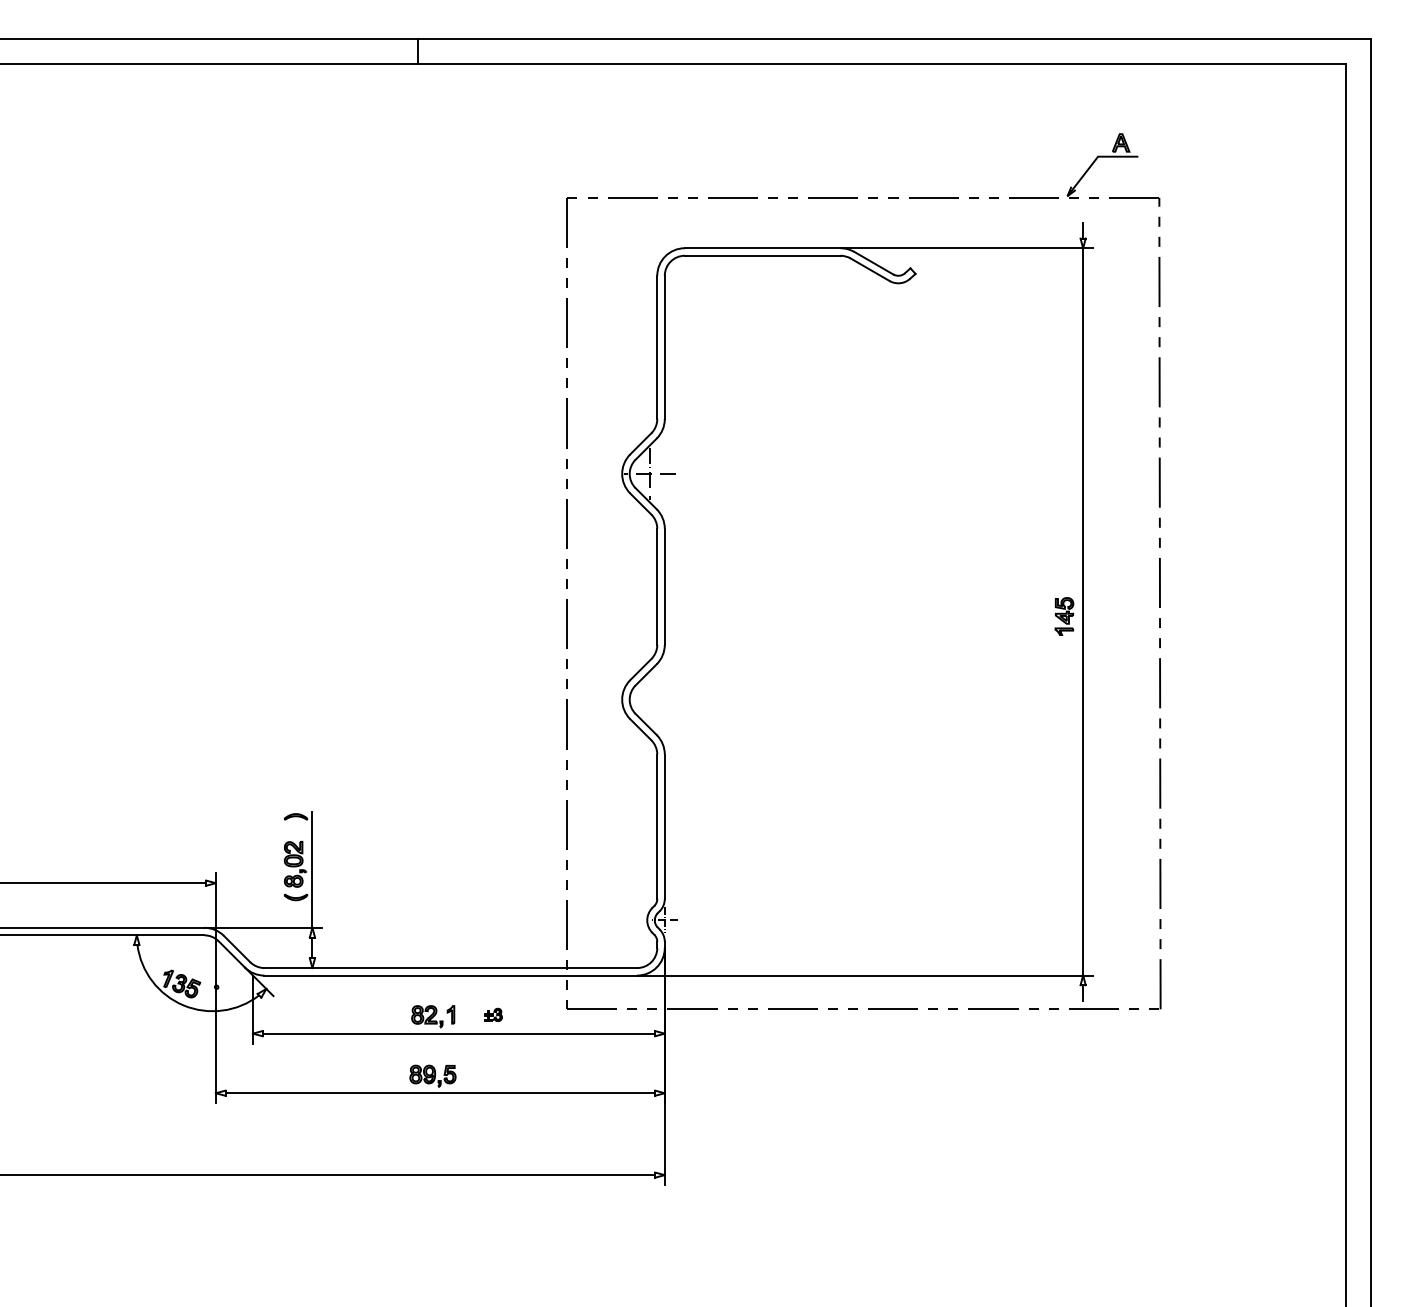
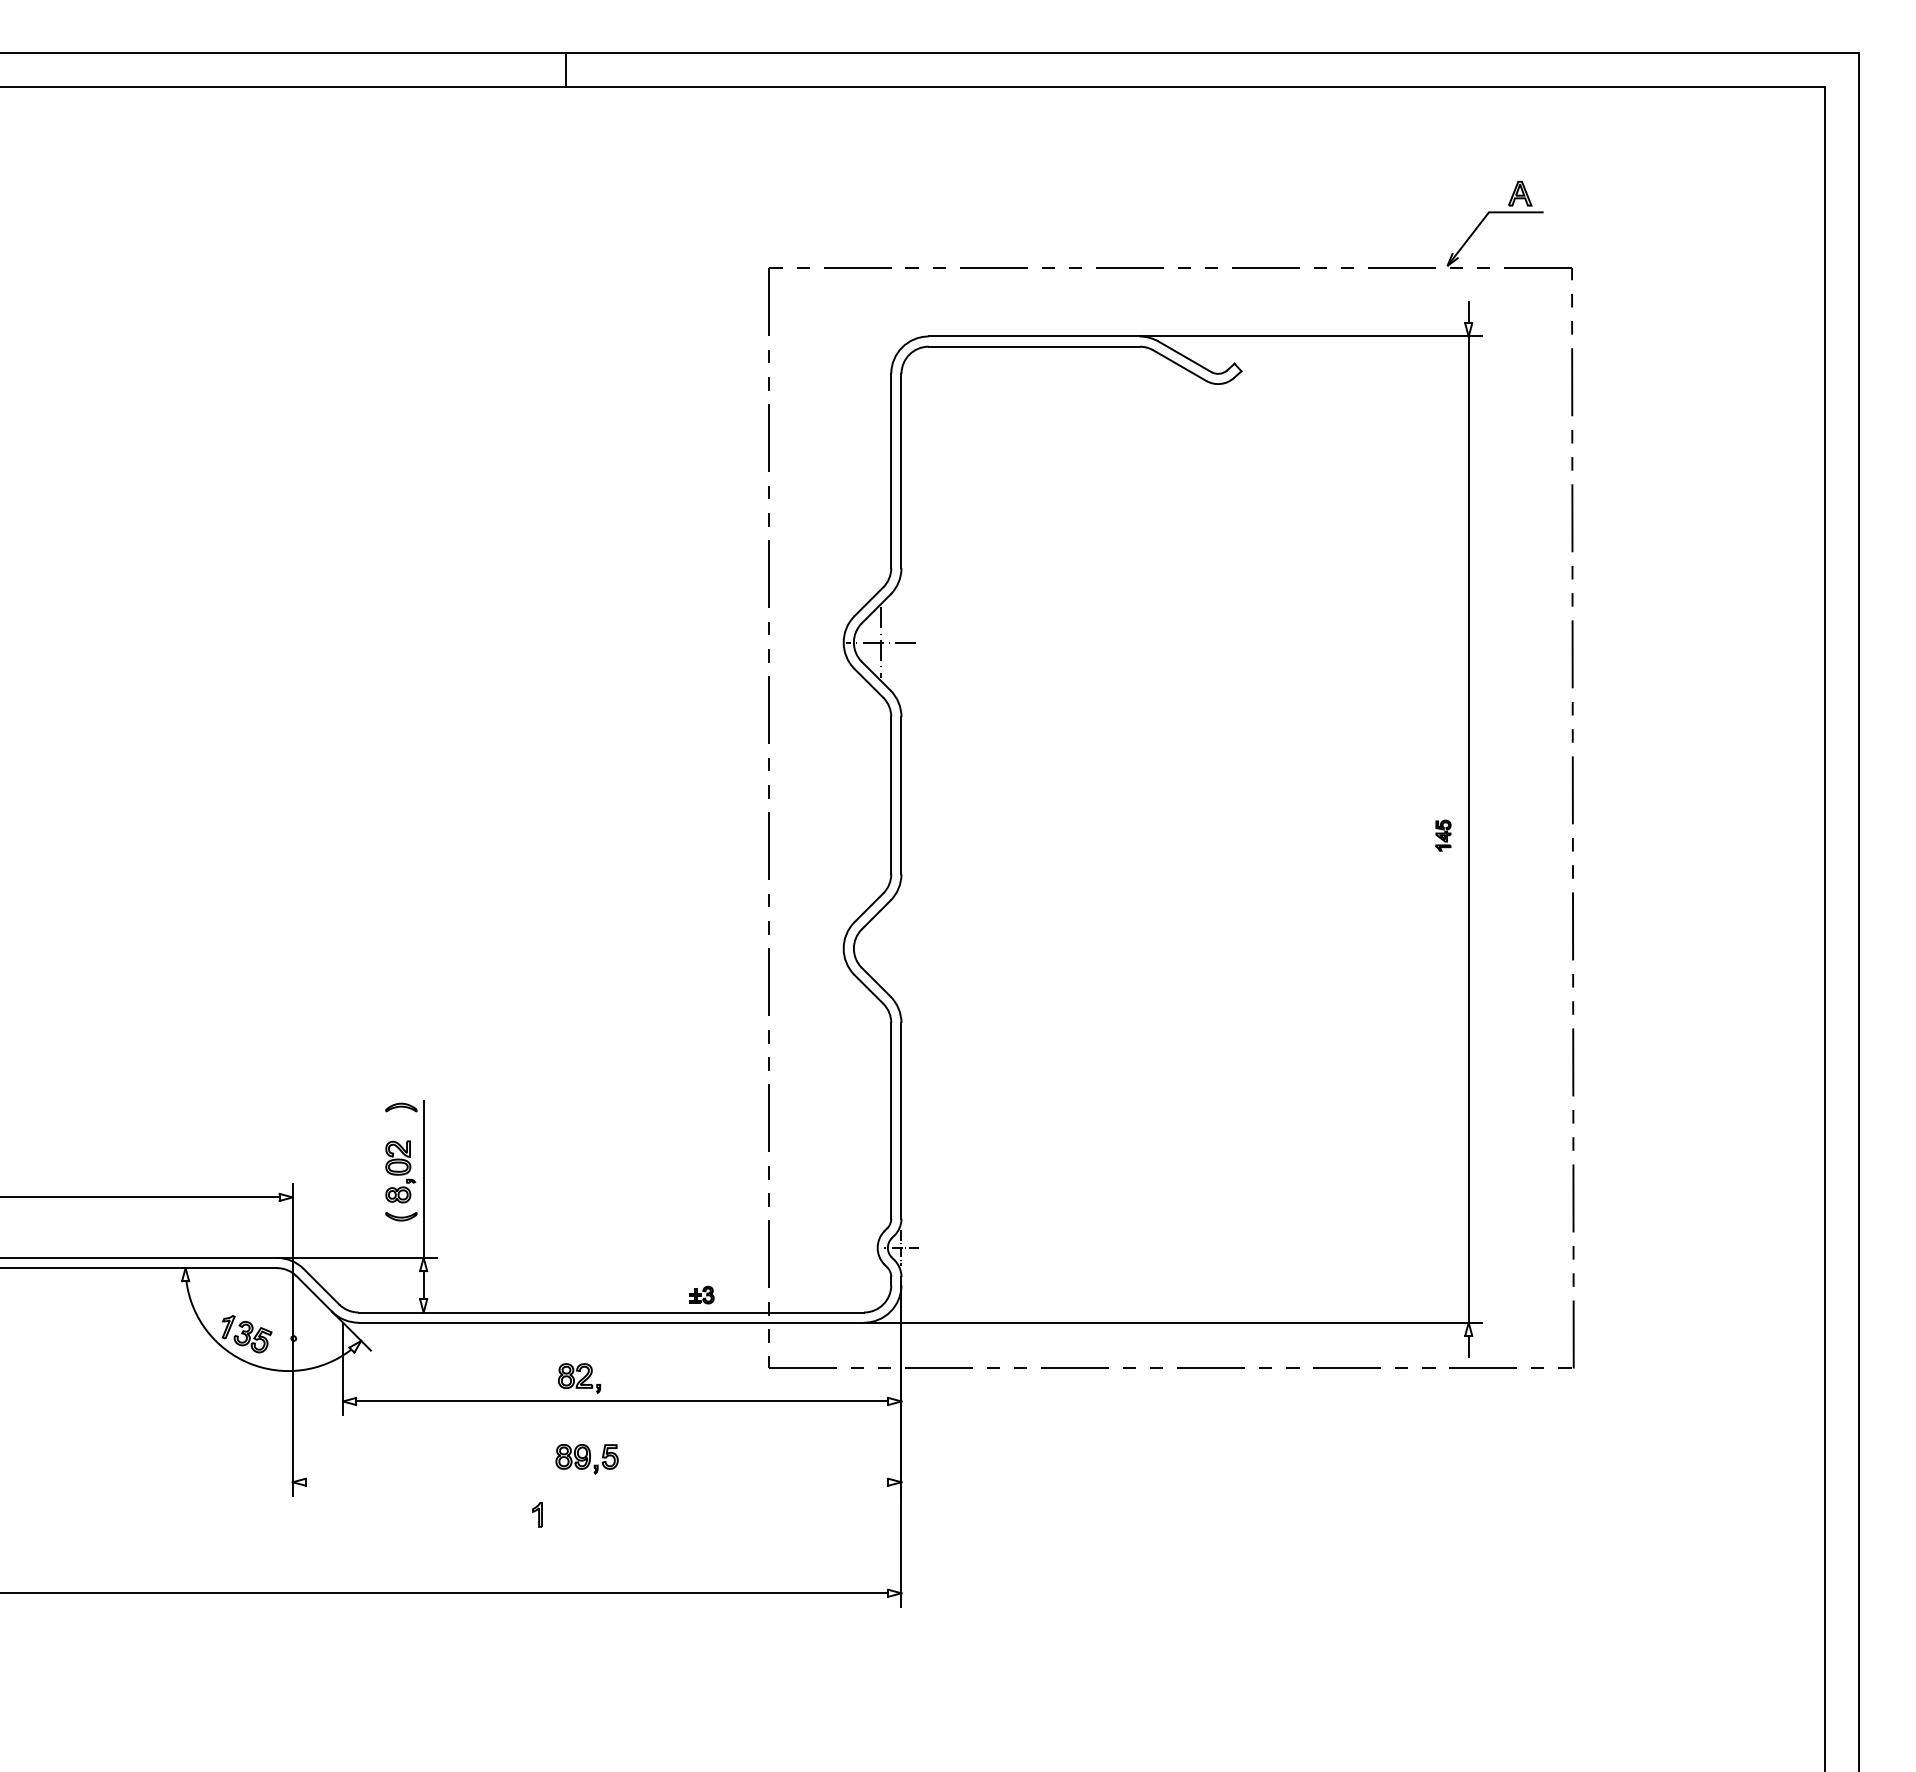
part: (1064, 616) -> (1443, 835), size x0.6
part: (450, 1014) -> (537, 1514), moved
part: (492, 1014) -> (701, 1294), moved
line: (439, 1093) -> (596, 1482), removed

